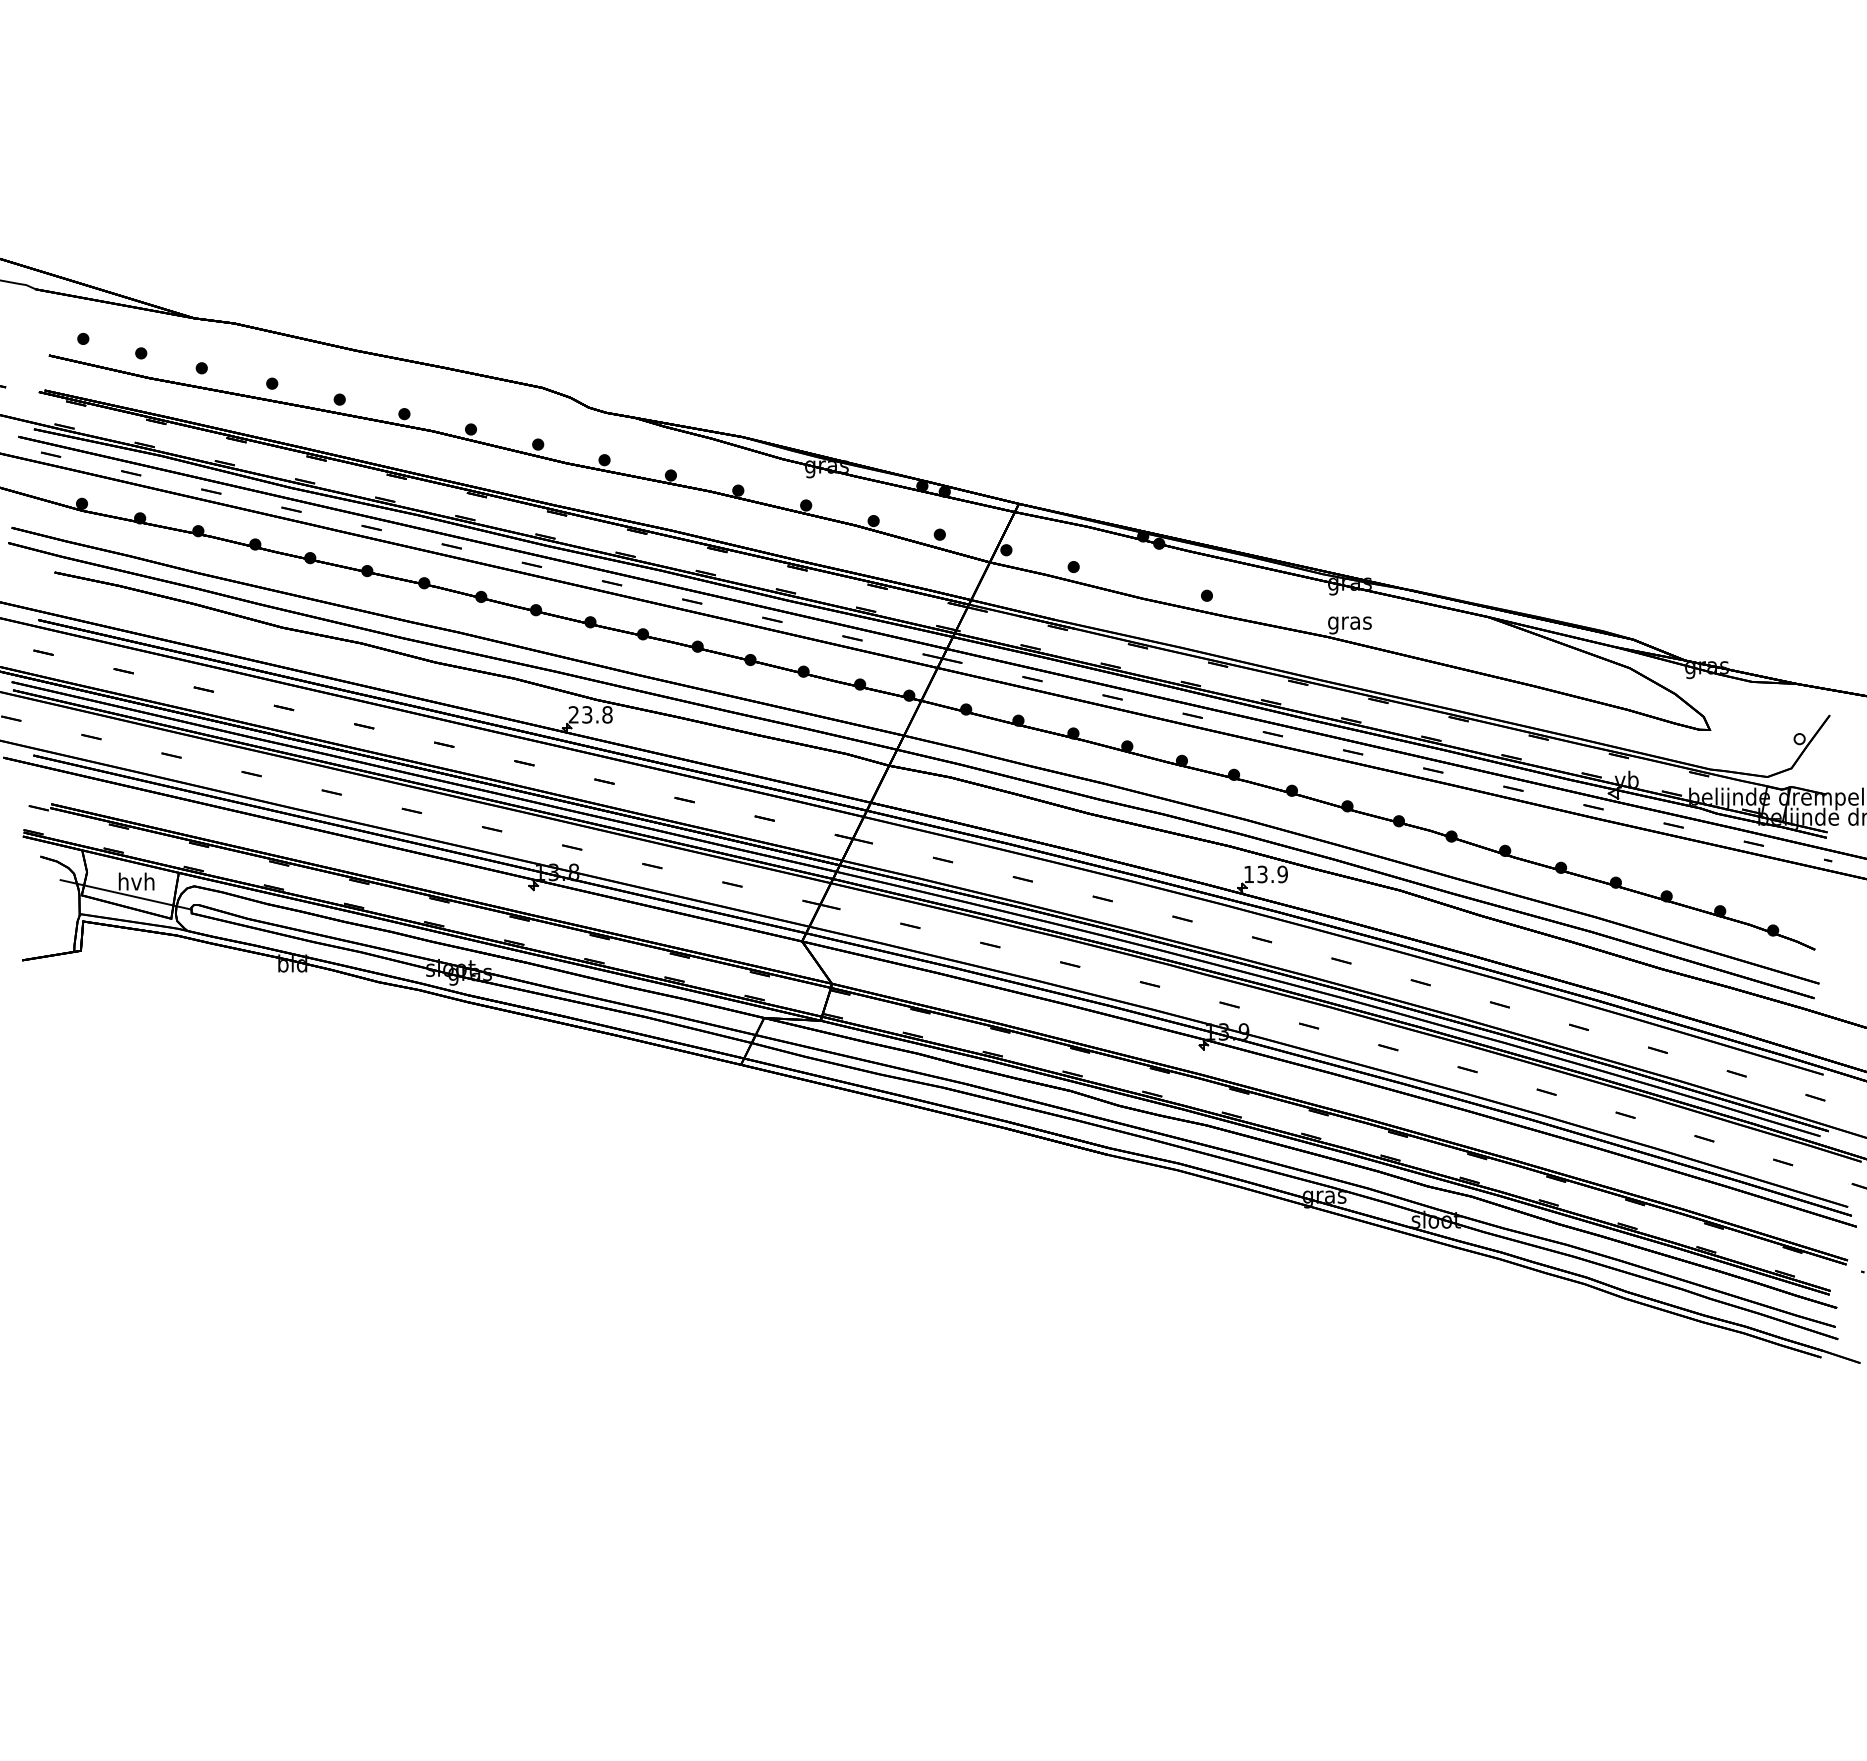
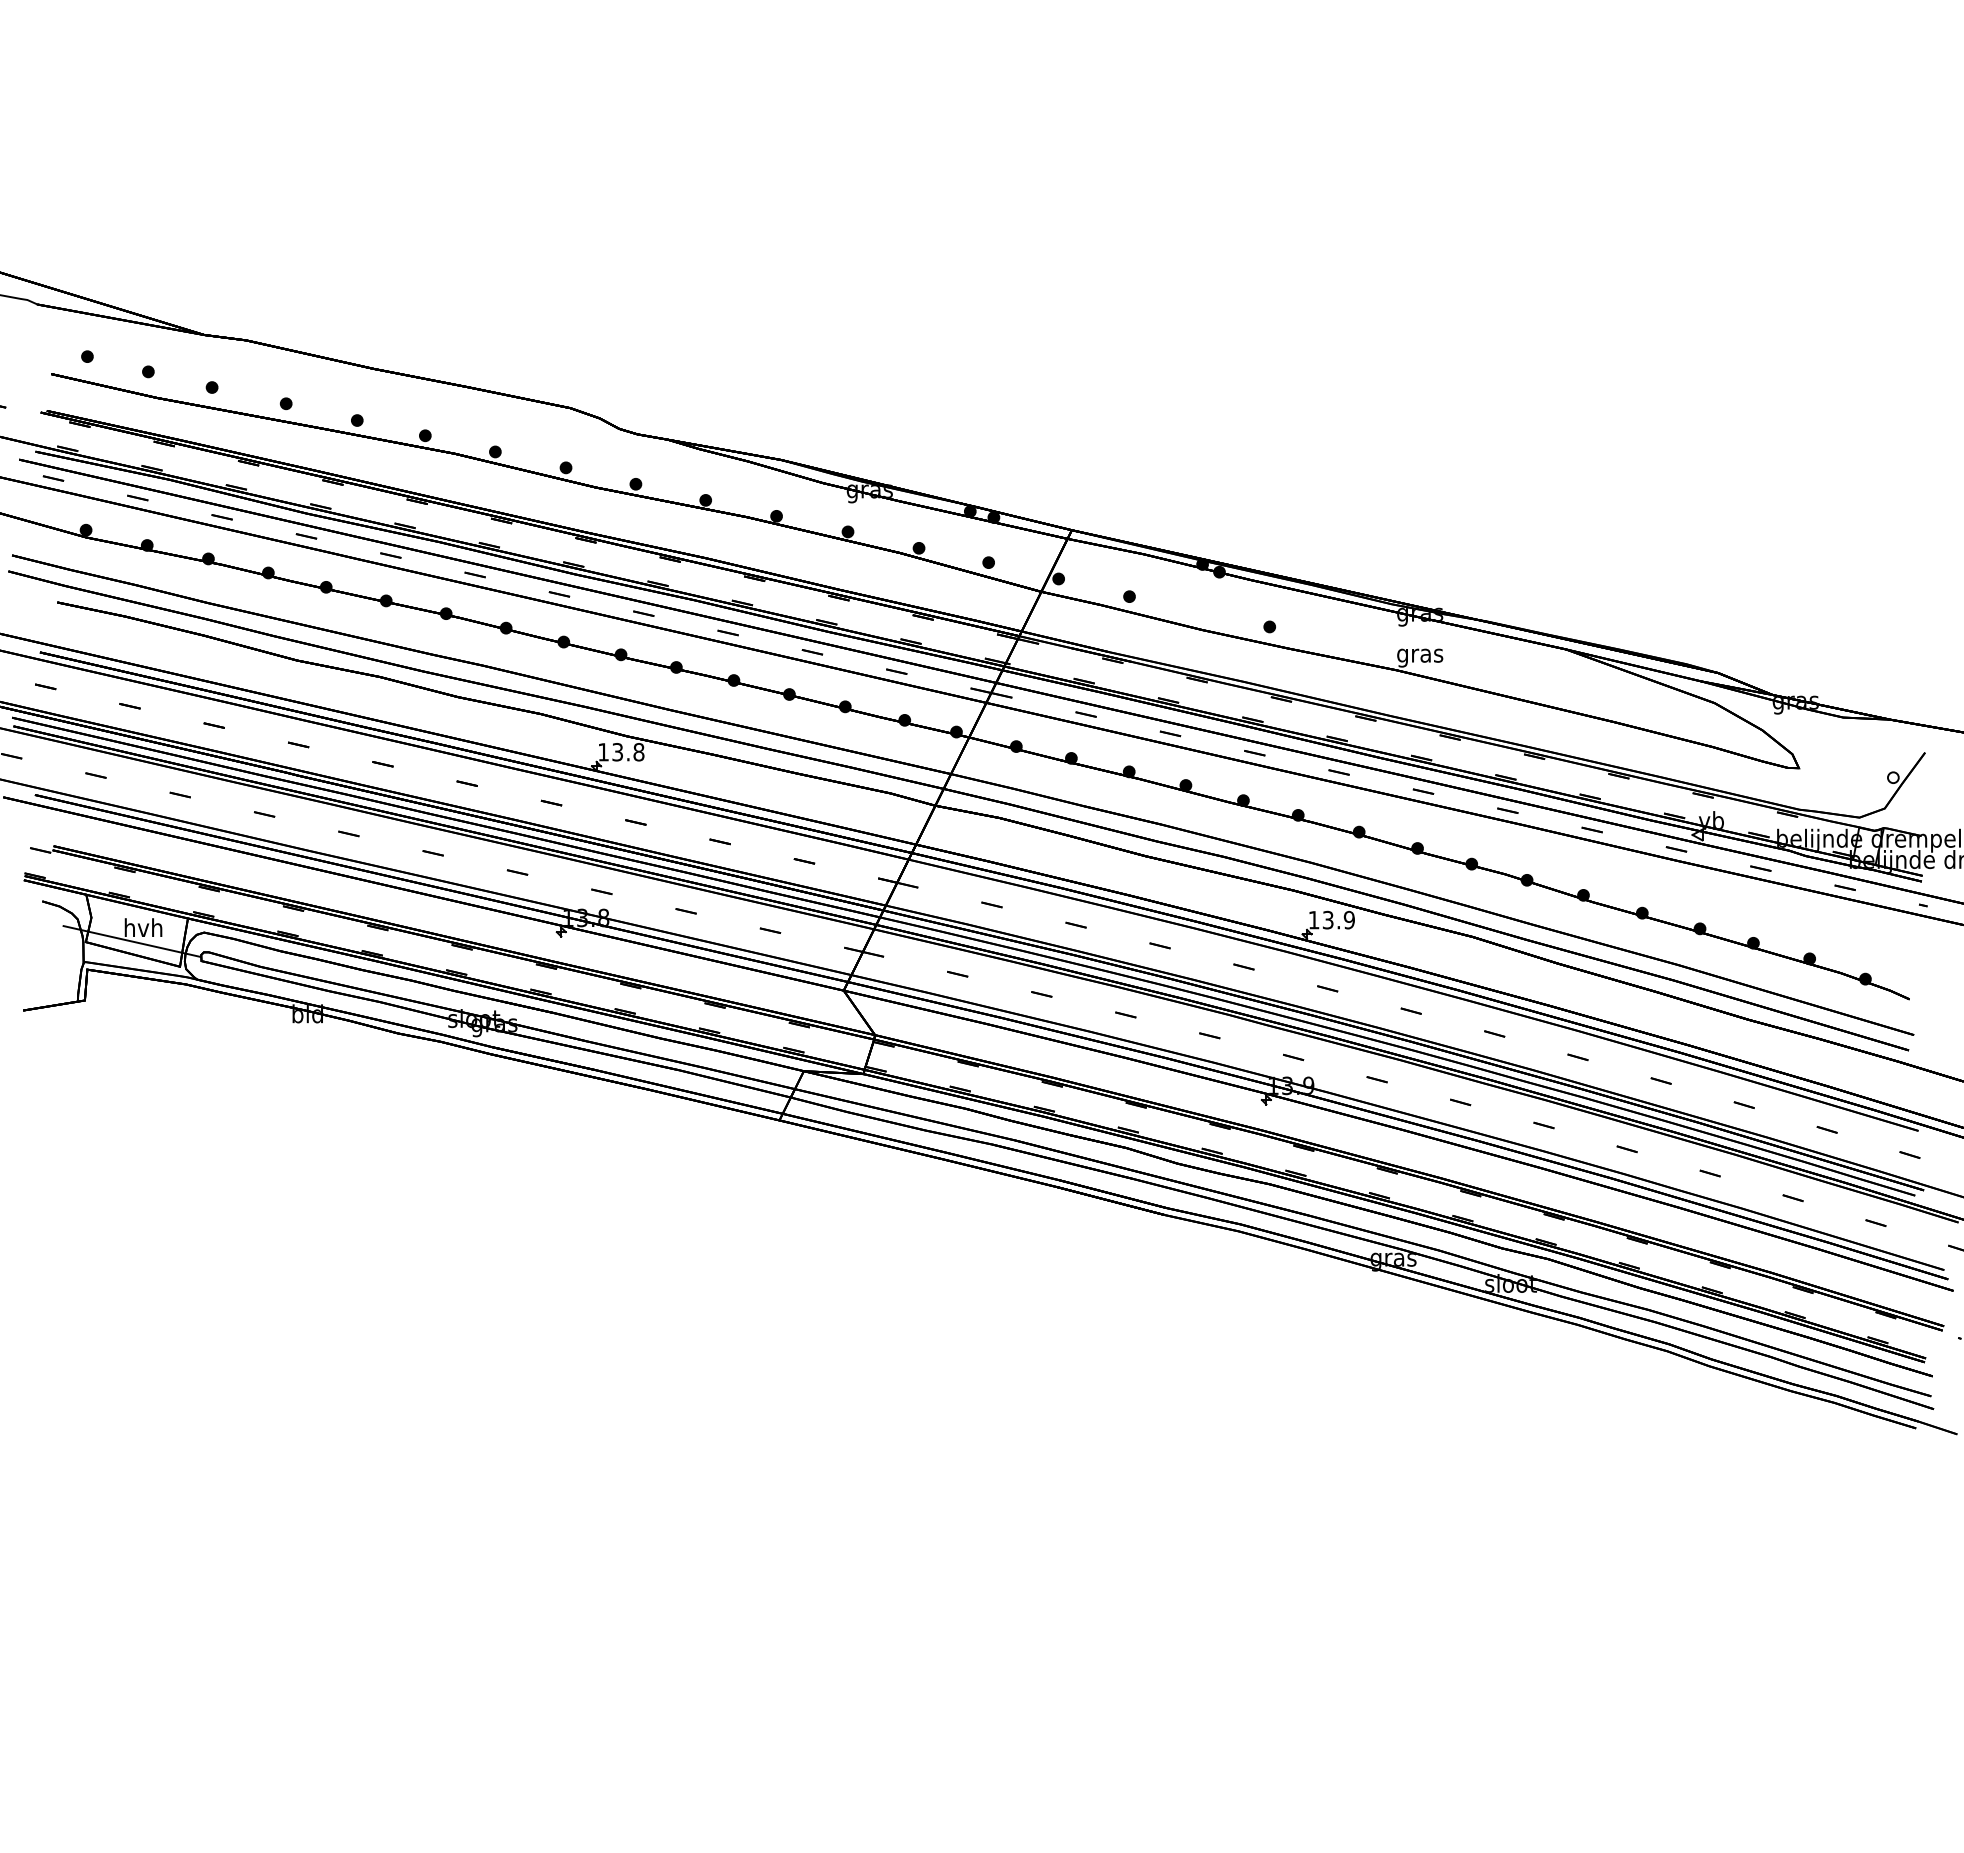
text: (573, 715) -> (603, 752), 23.8 -> 13.8

